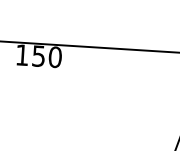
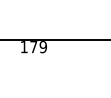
text: (46, 57) -> (38, 47), 150 -> 179

